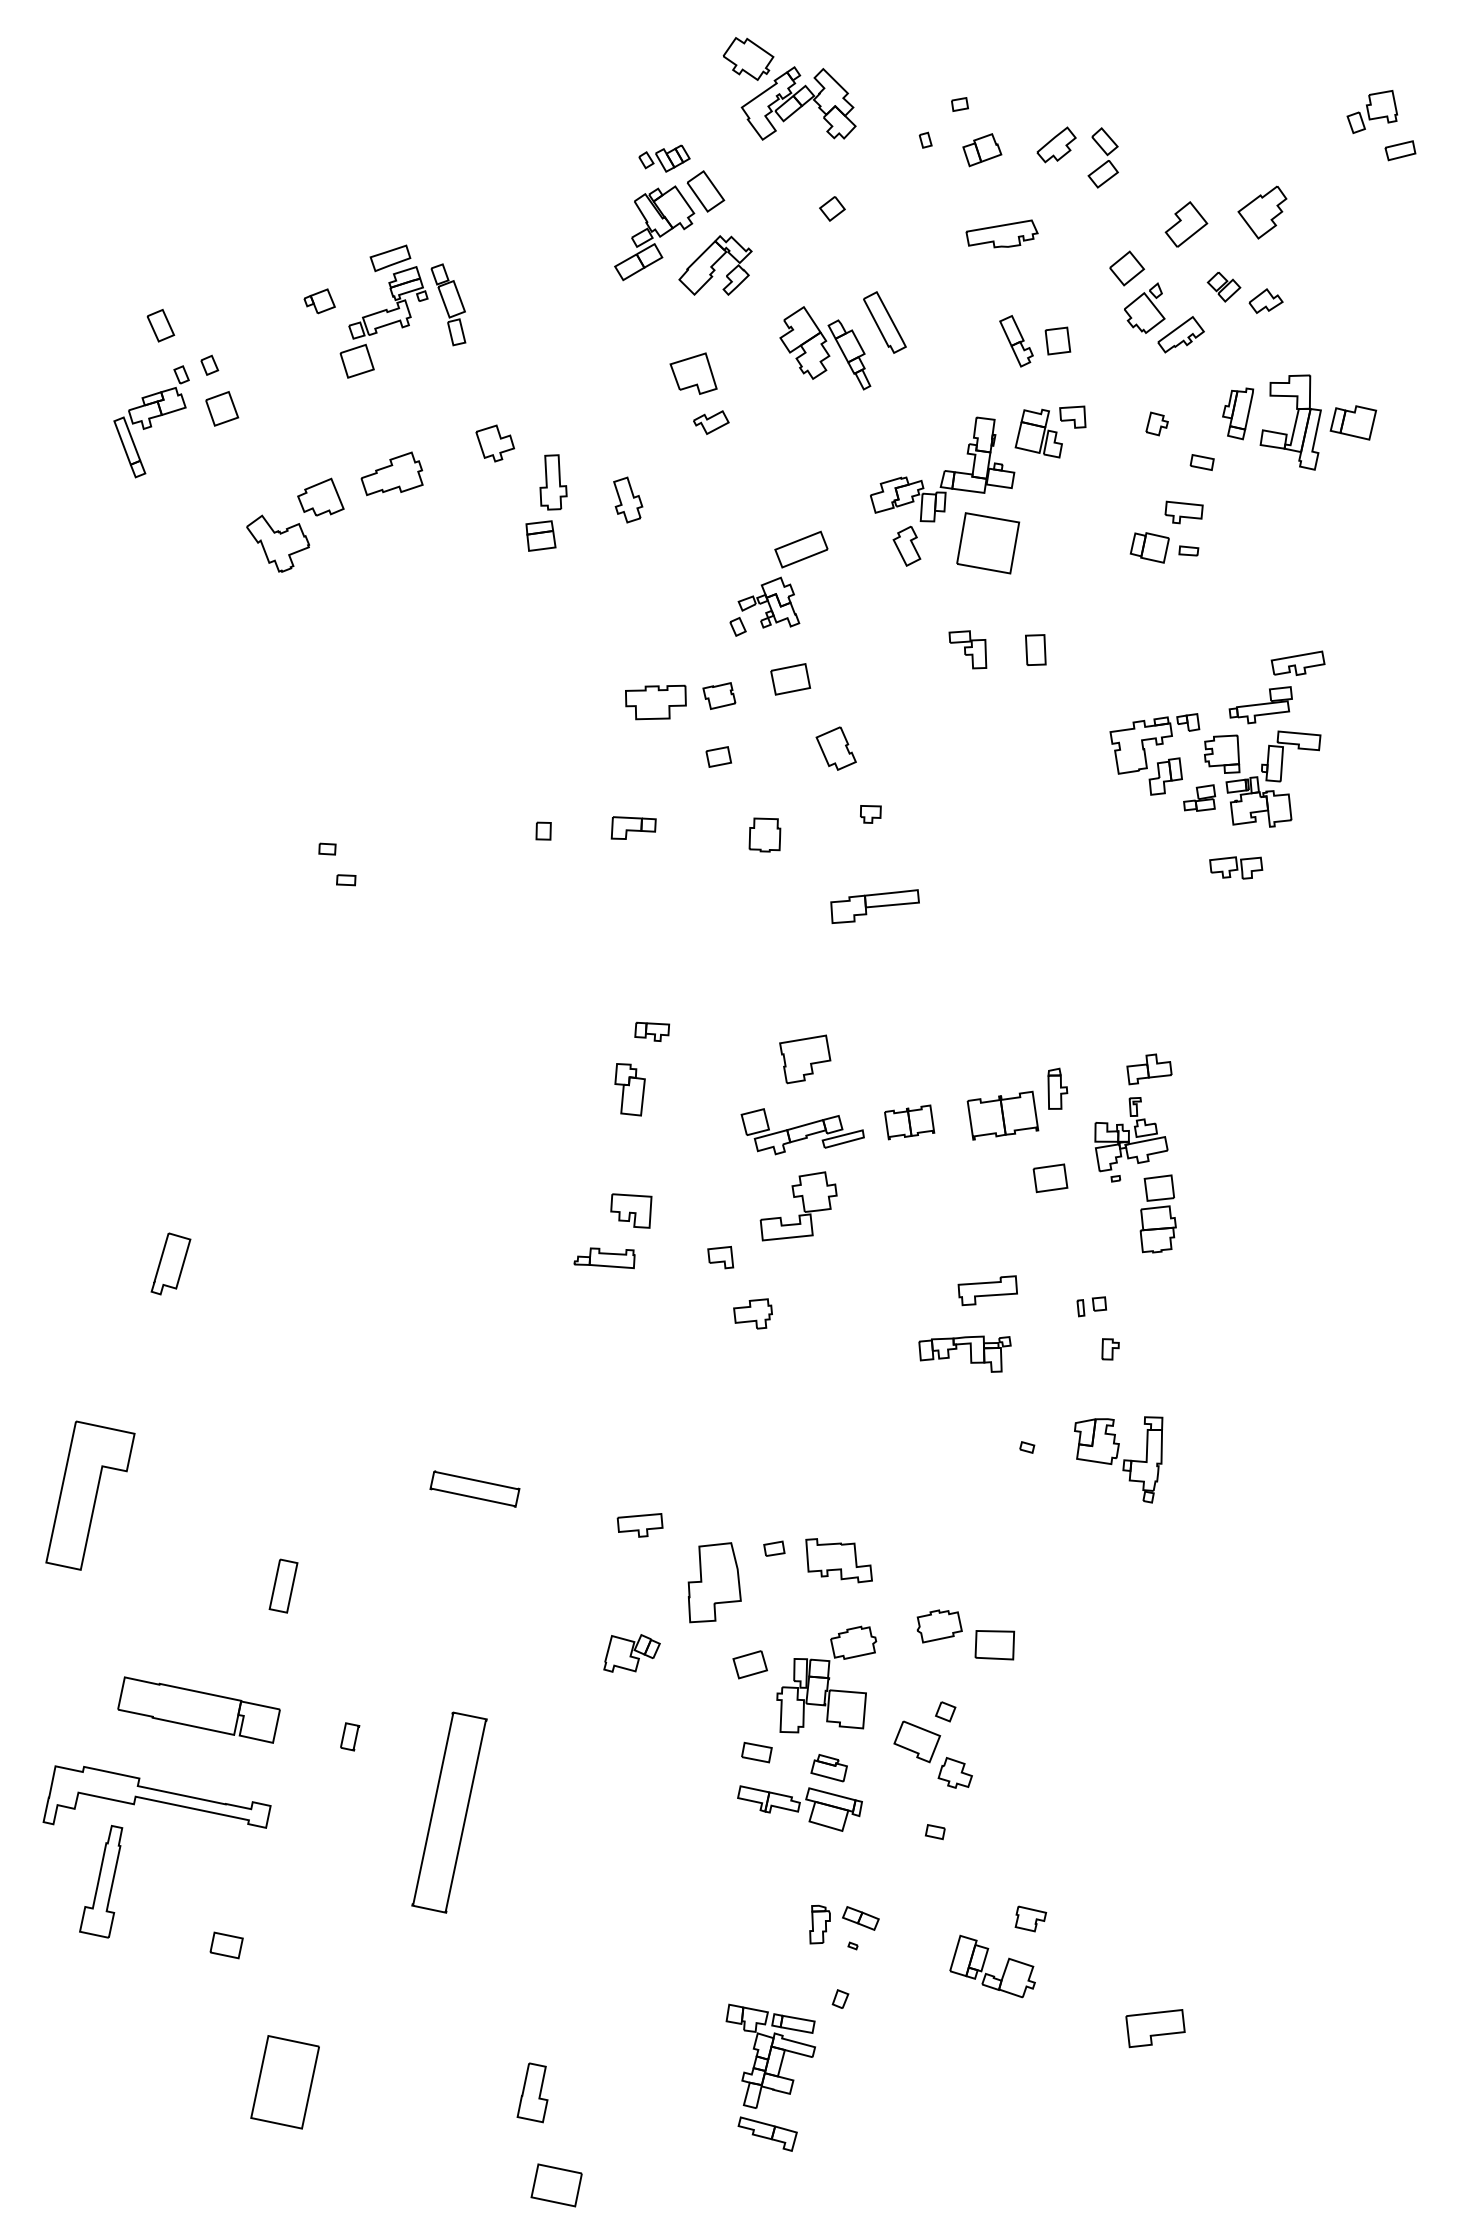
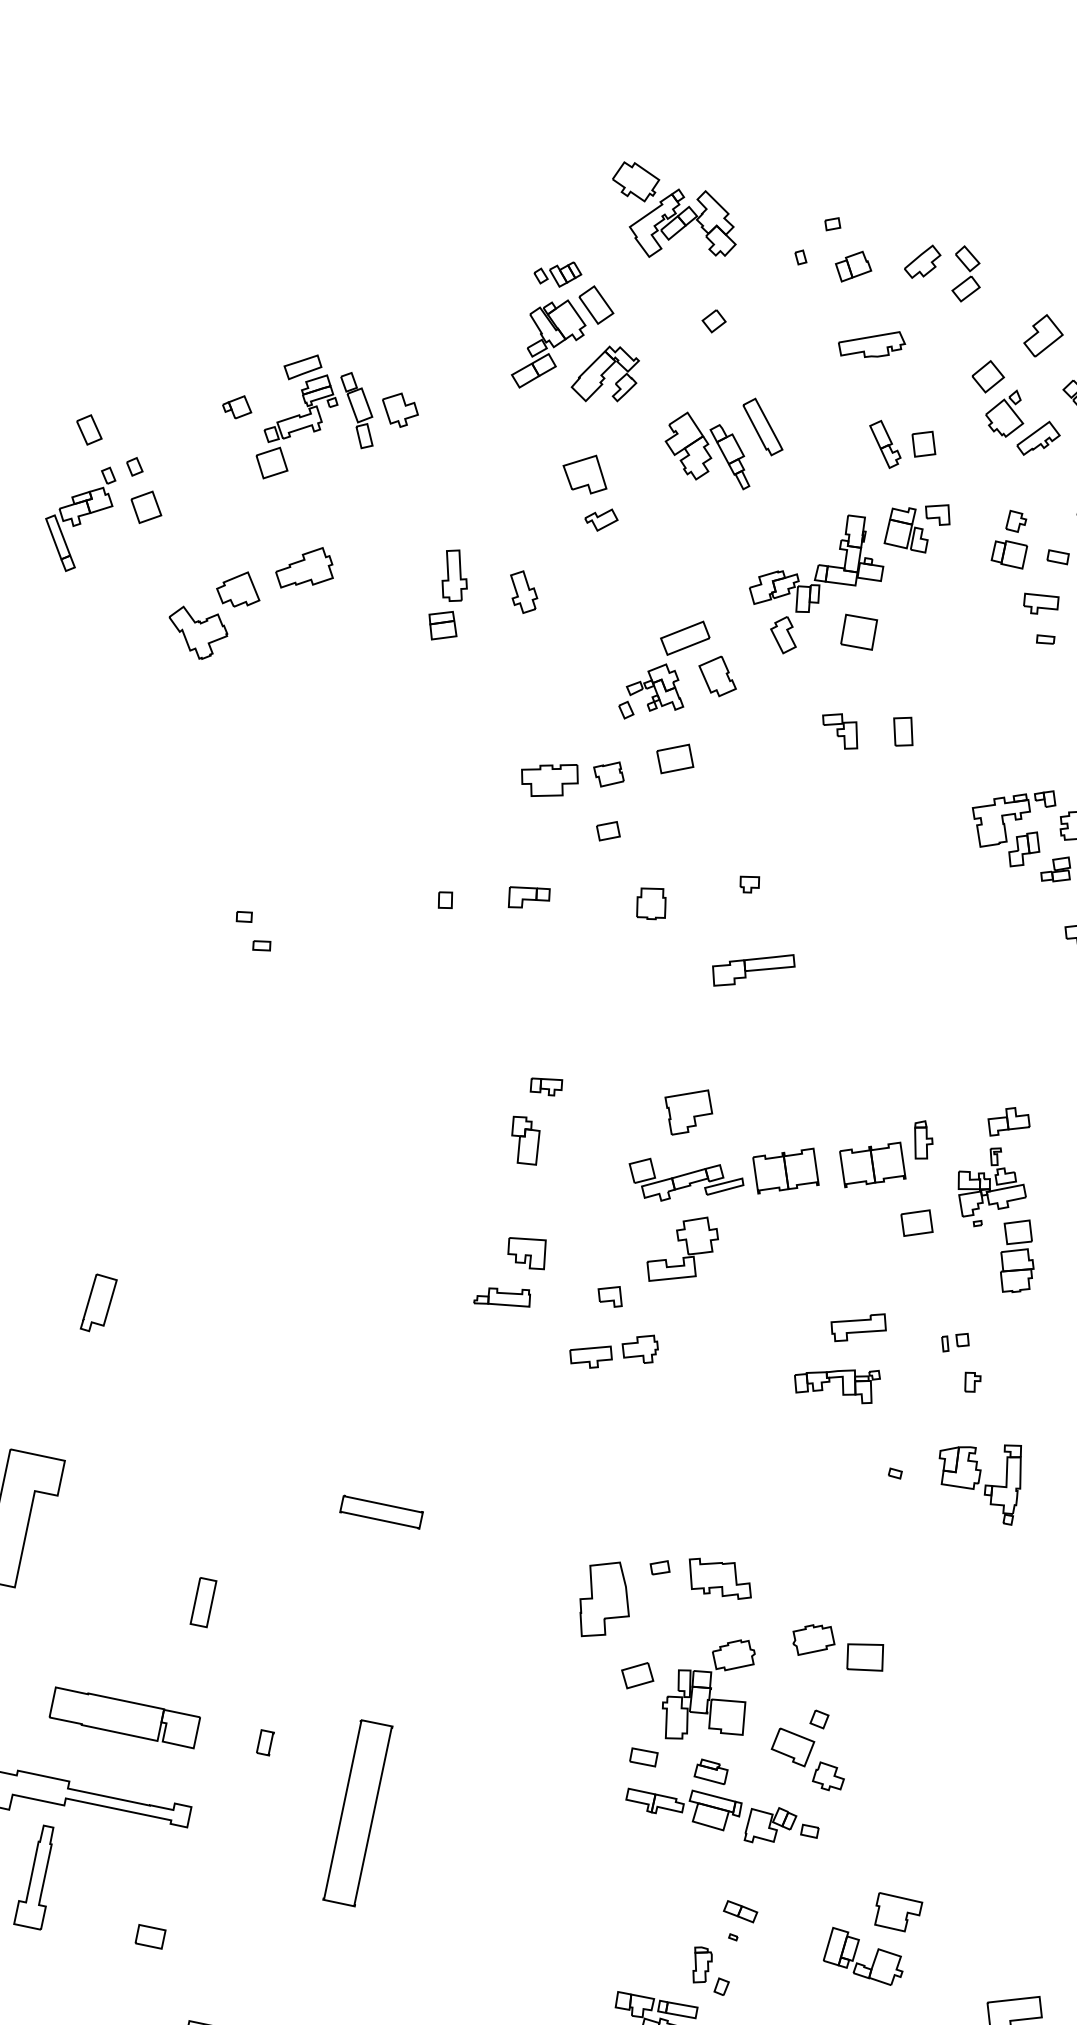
part: (495, 443) -> (400, 410), moved
part: (988, 542) -> (859, 631), size x0.62
part: (1149, 547) -> (1009, 554), moved
part: (835, 748) -> (716, 676), moved
part: (909, 1122) -> (785, 1171), size x1.43
part: (639, 1525) -> (590, 1357), moved
part: (631, 1653) -> (770, 1825), moved
part: (1030, 1918) -> (898, 1911), size x1.67
part: (819, 1924) -> (702, 1964), moved

